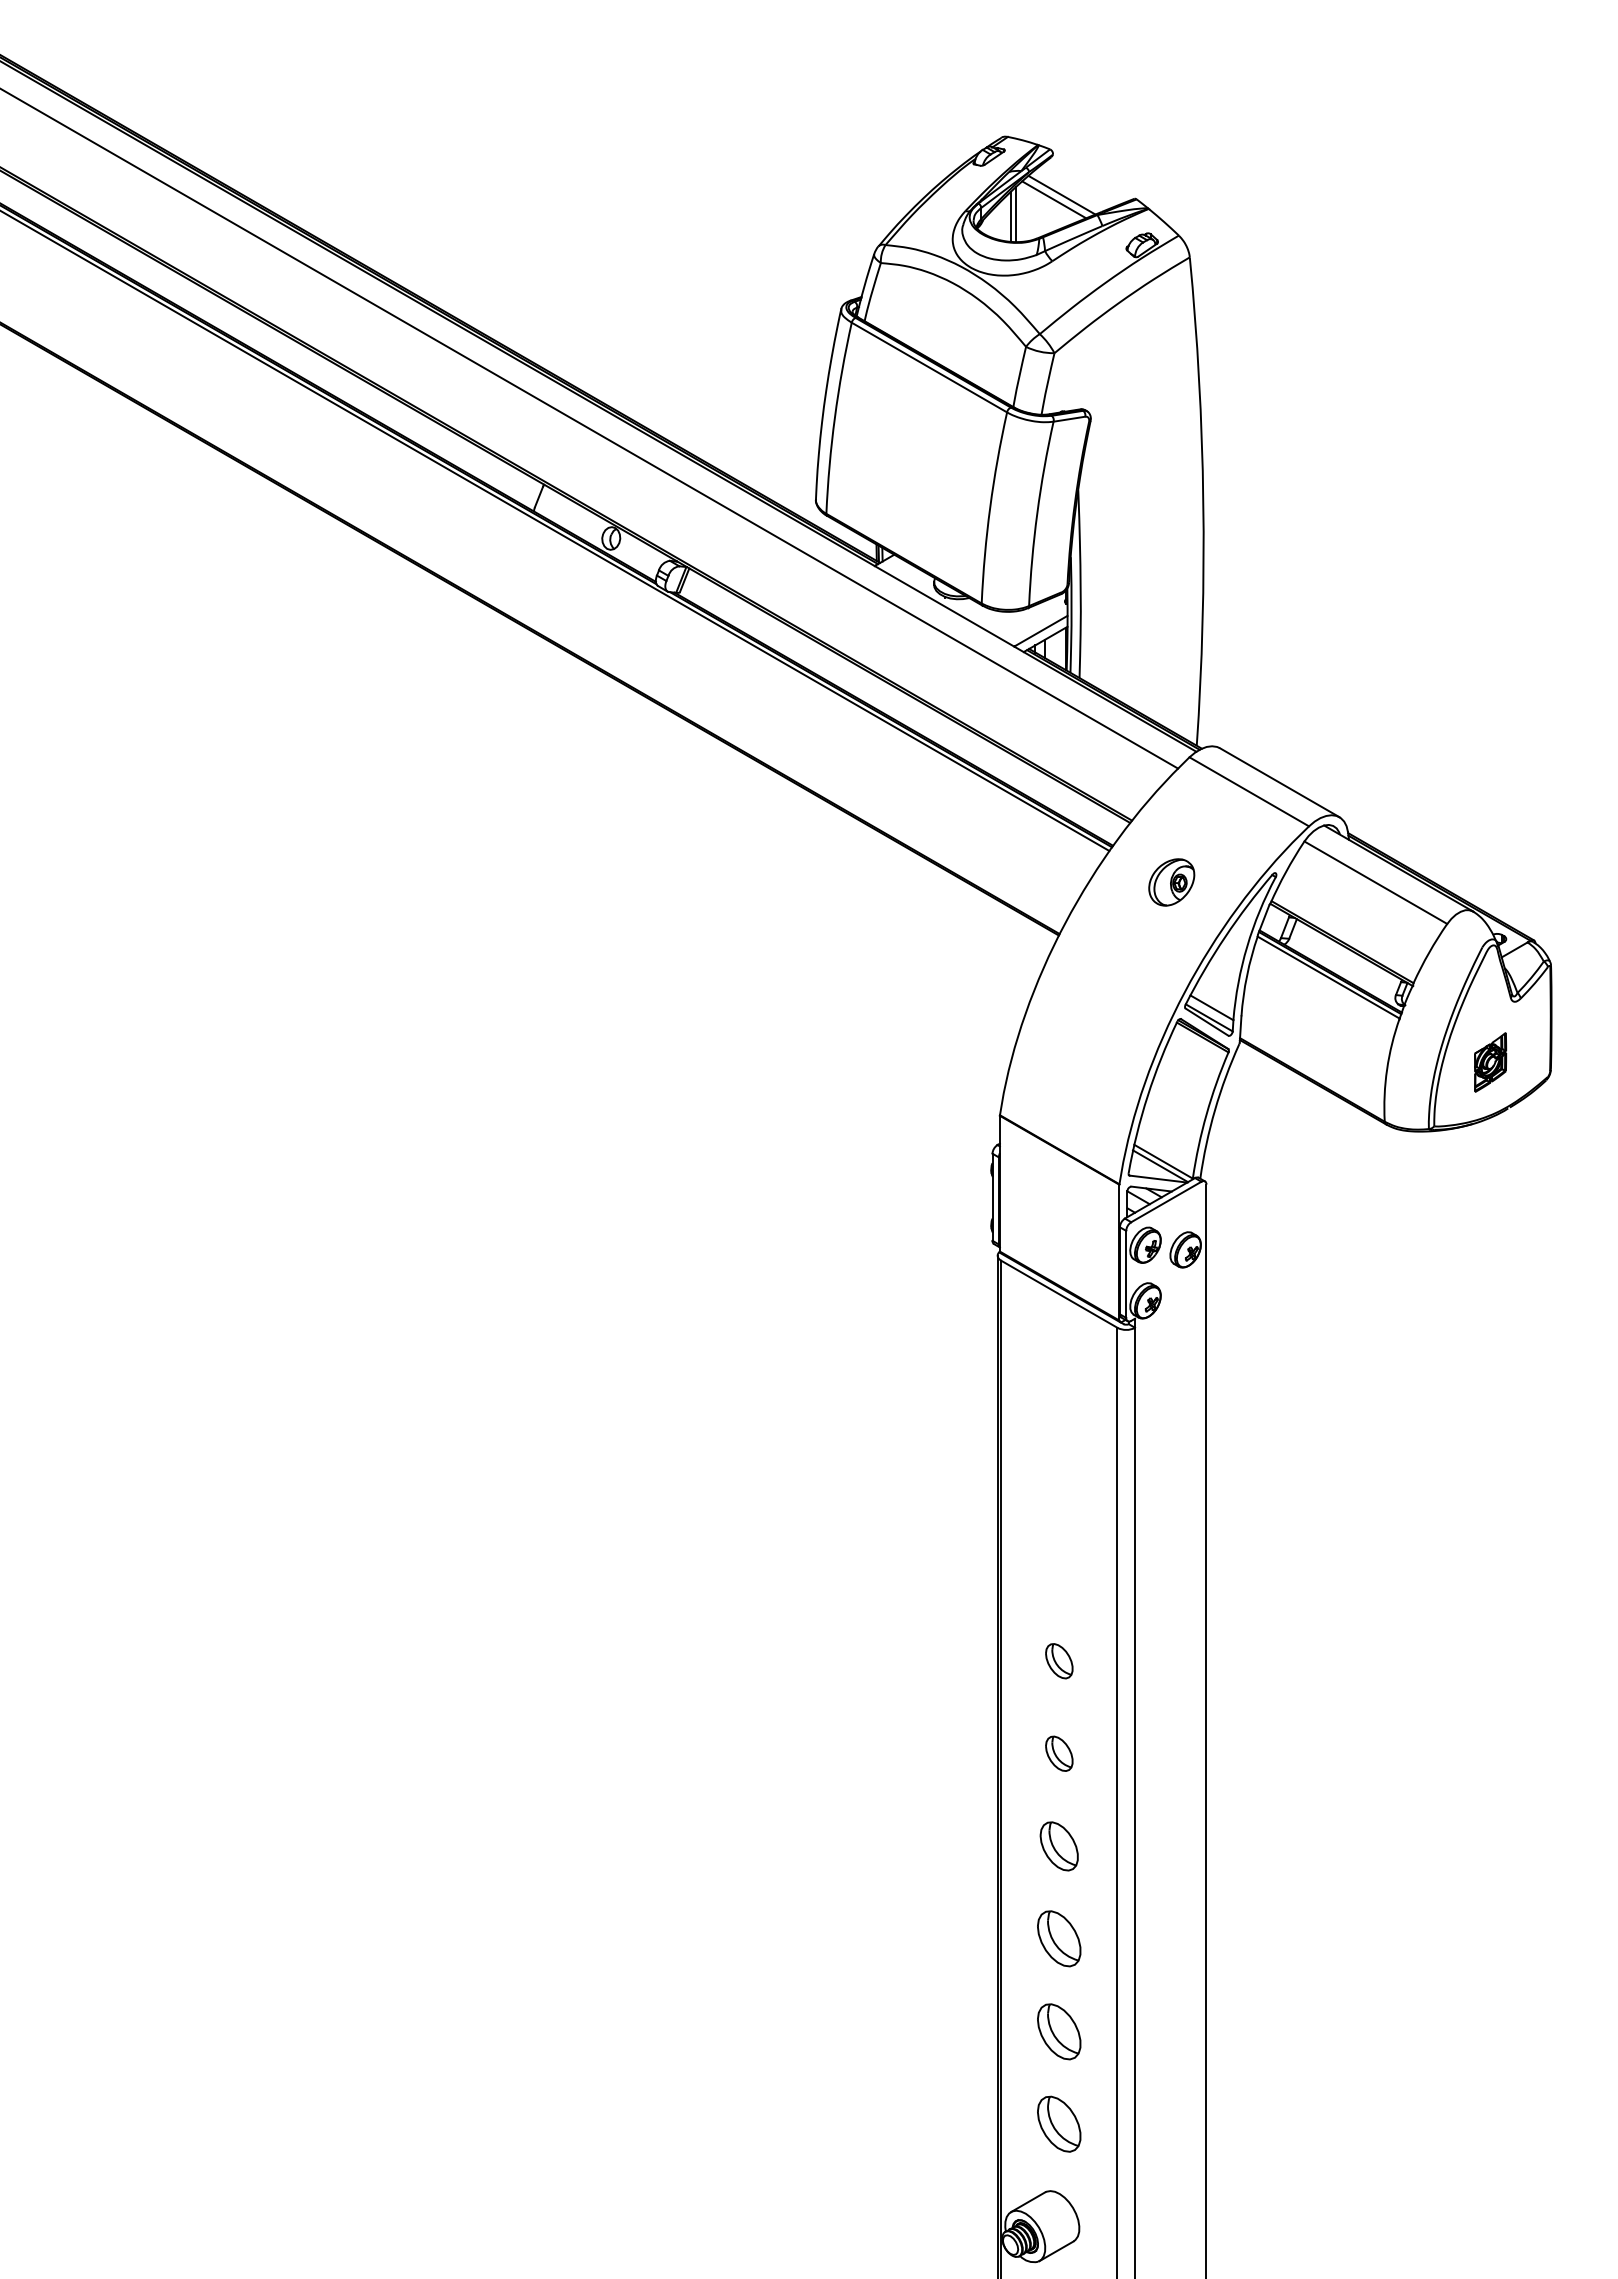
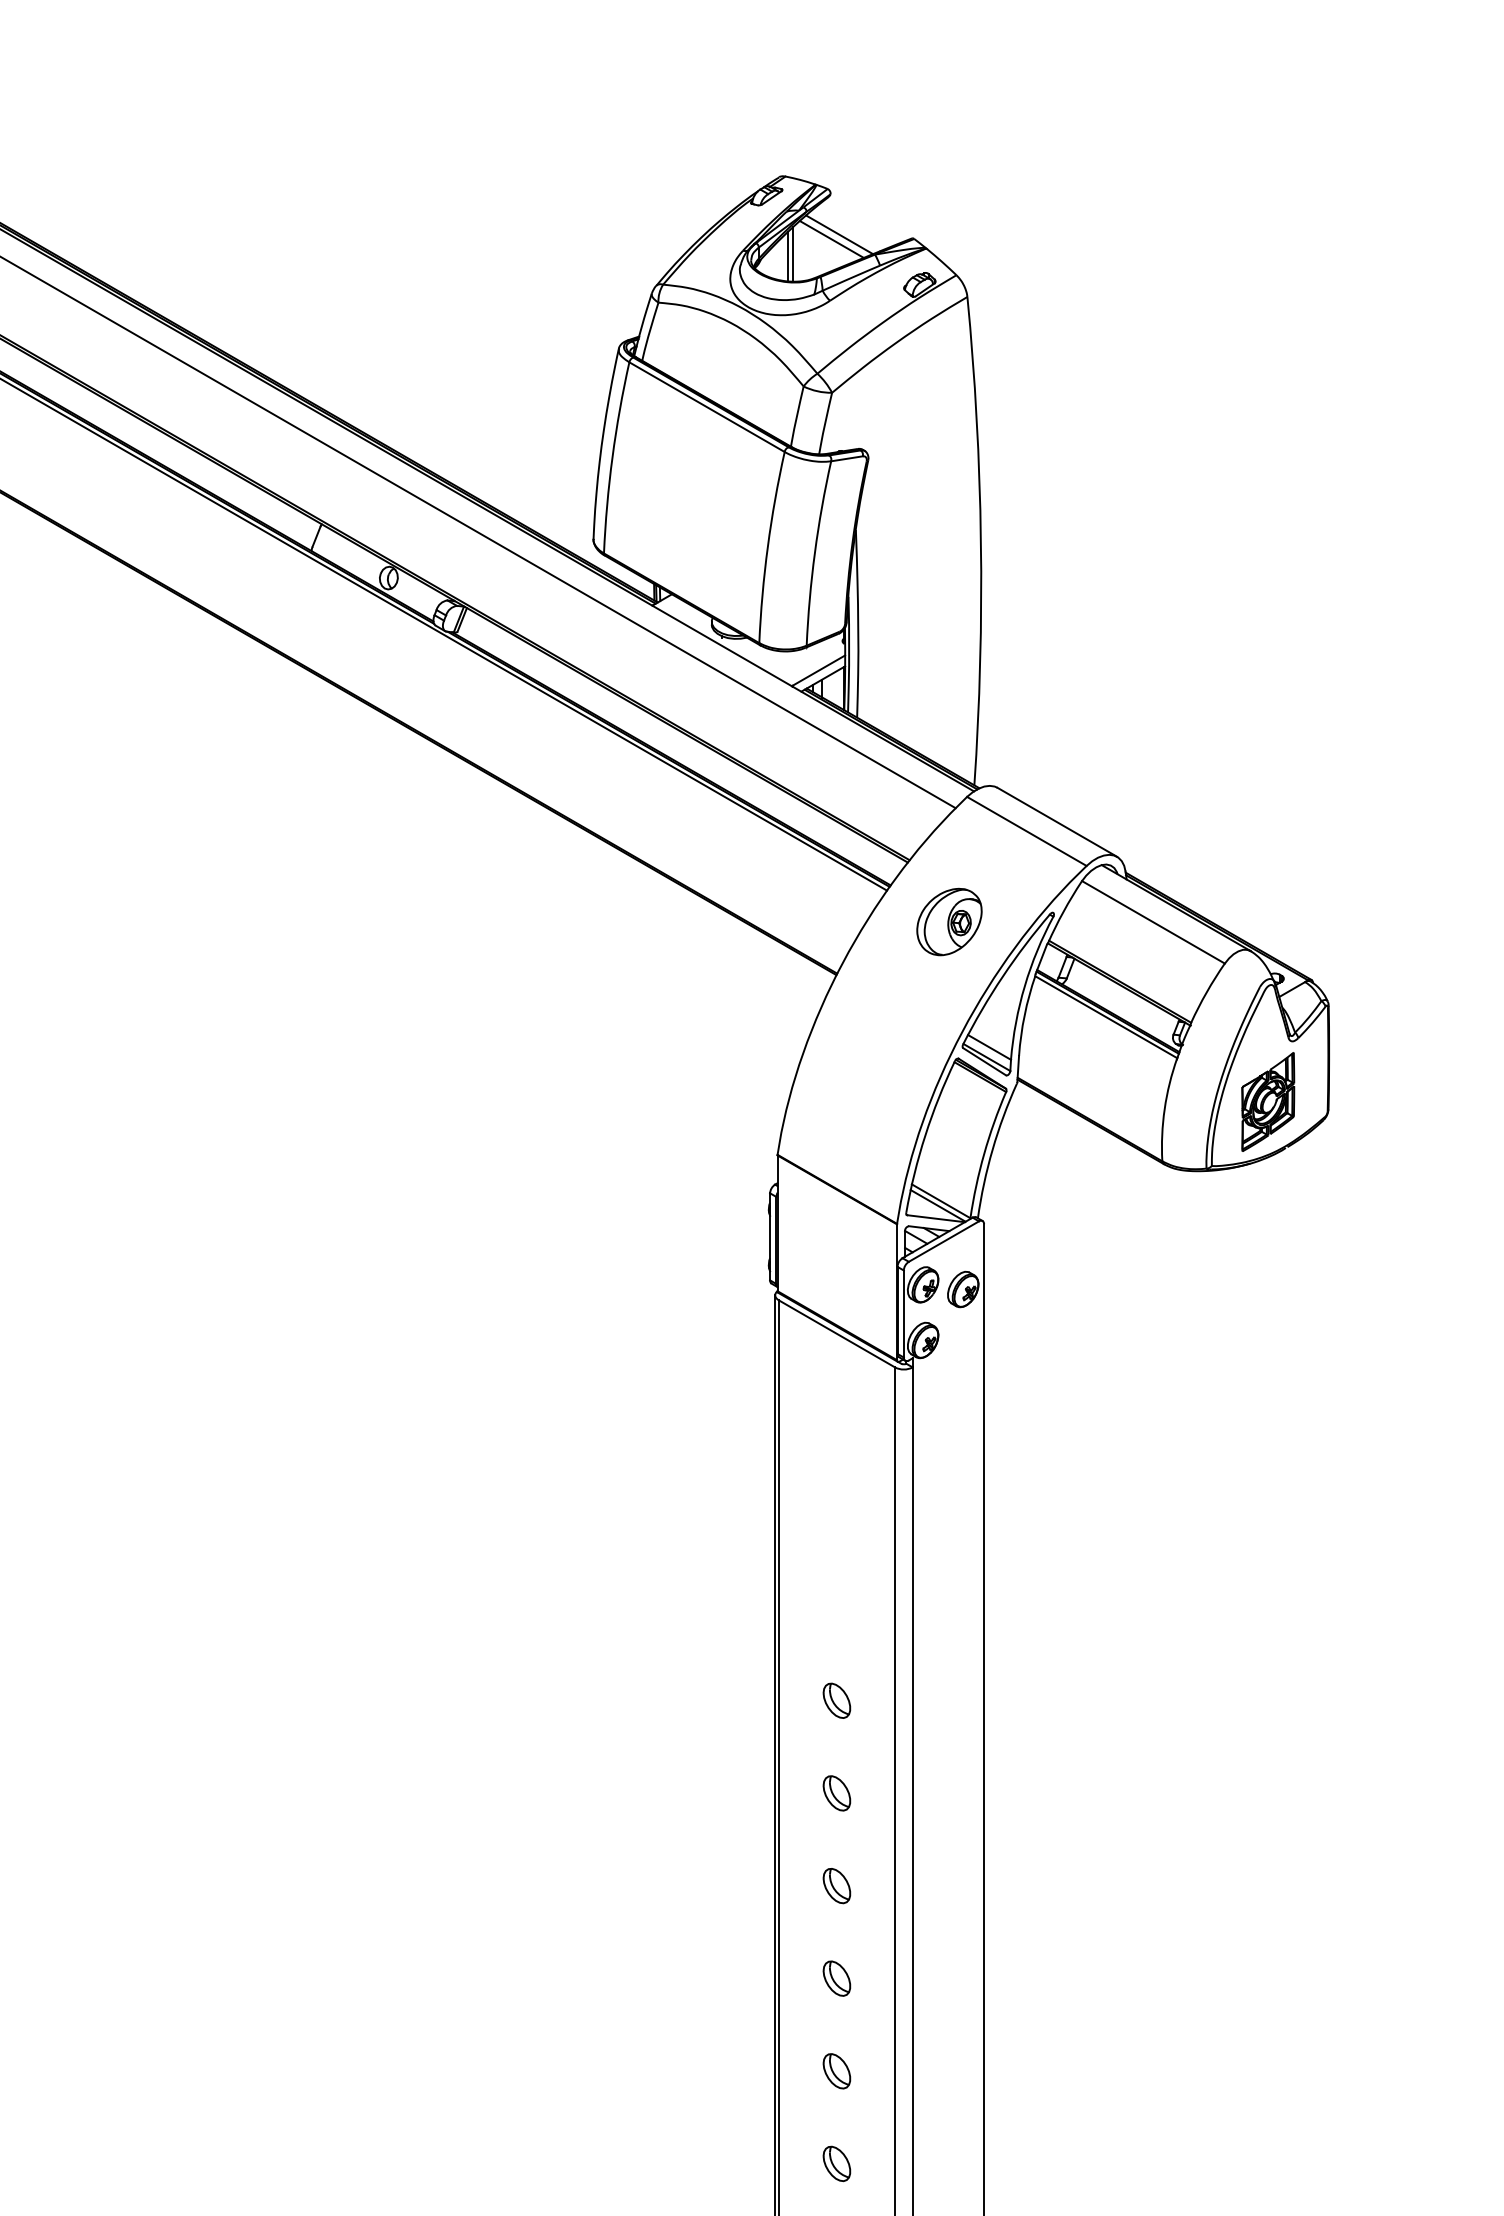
part: (1171, 882) -> (949, 922), size x1.43
part: (1490, 1062) -> (1268, 1102), size x1.67
part: (1059, 1846) -> (837, 1886), size x0.71
part: (1059, 1939) -> (837, 1979), size x0.62
part: (1059, 2031) -> (837, 2071), size x0.62
part: (1059, 2124) -> (837, 2164), size x0.62

